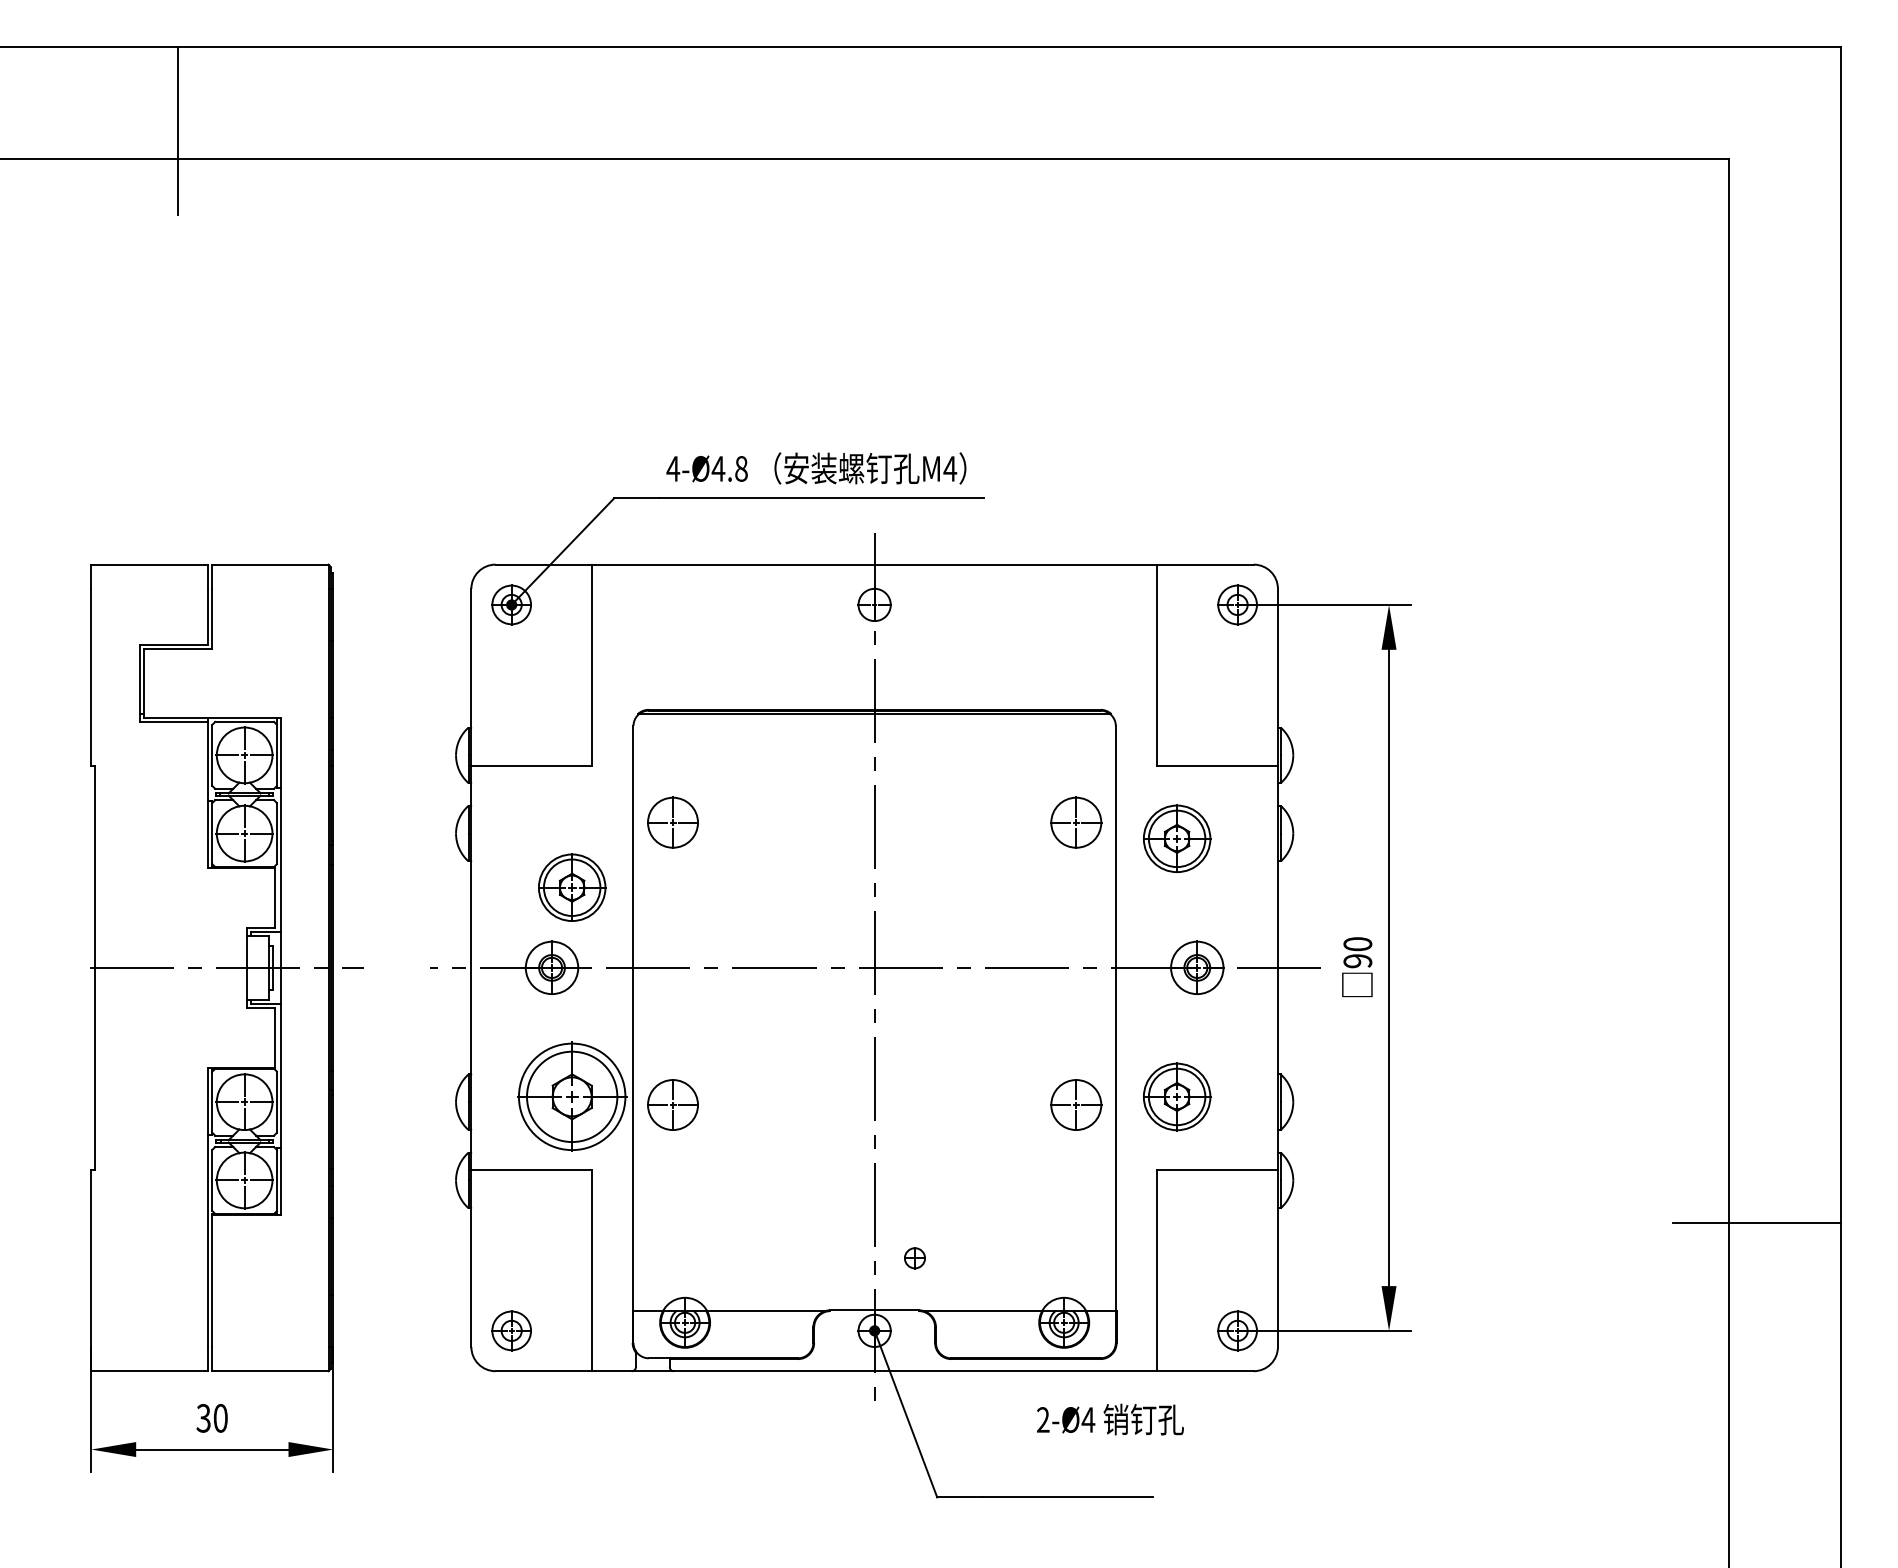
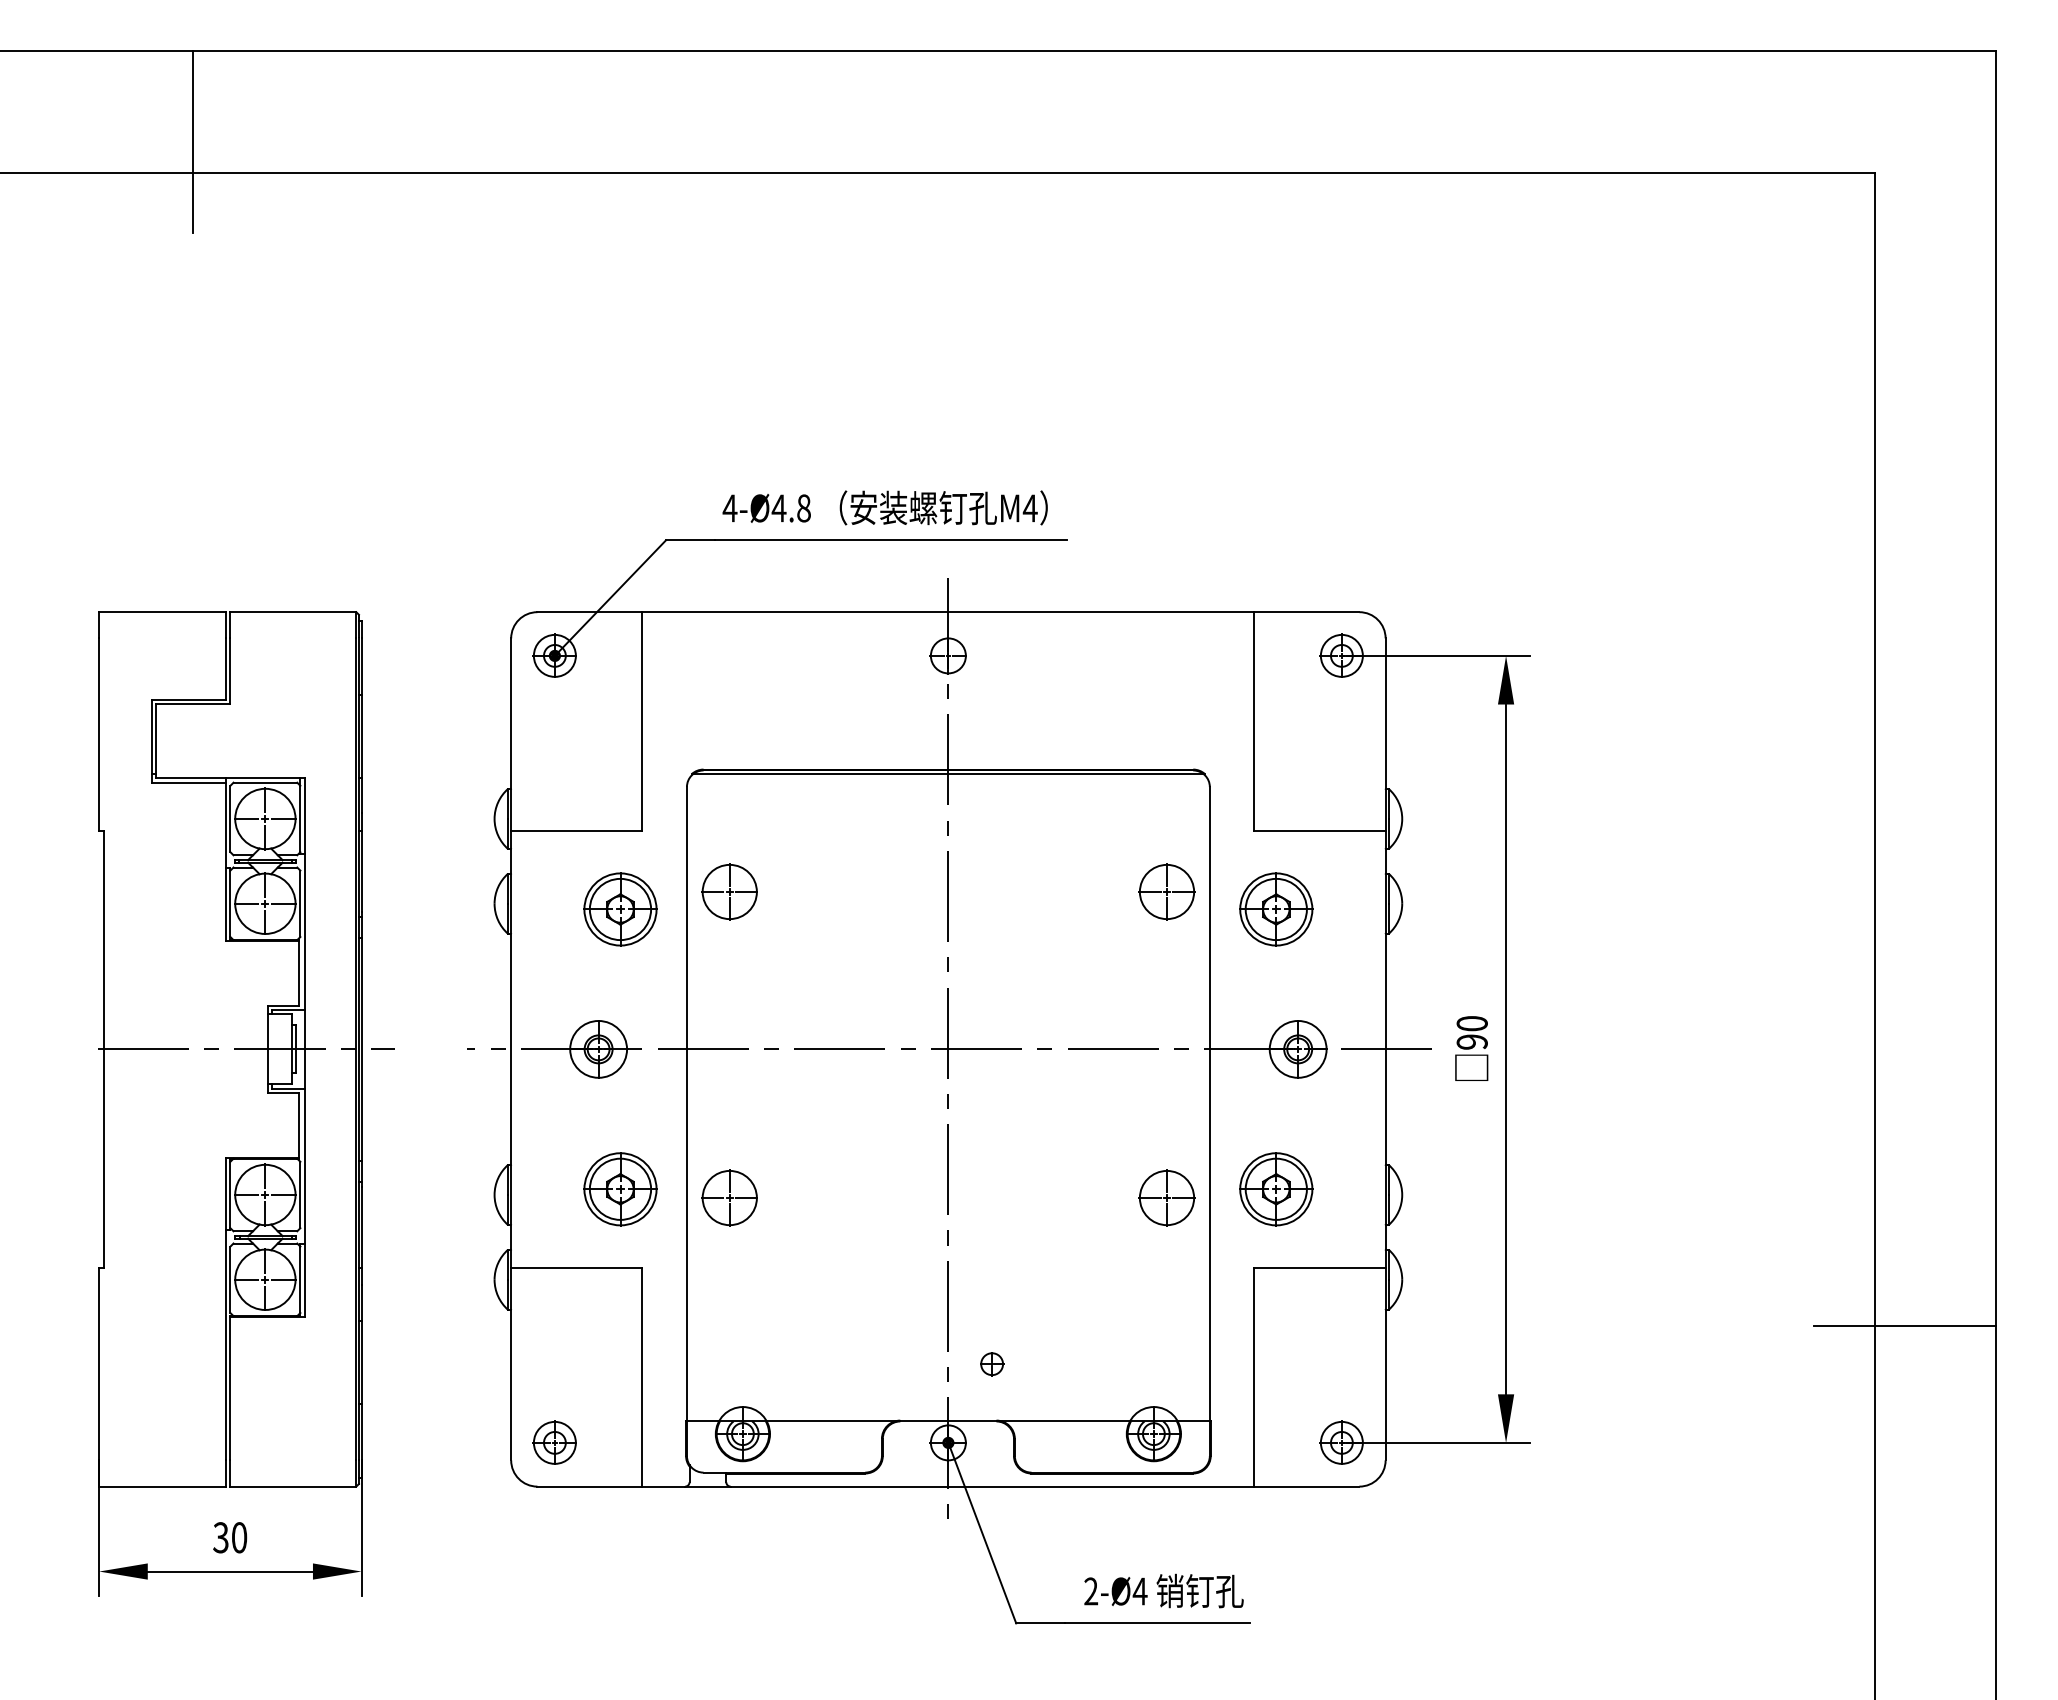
part: (572, 887) -> (620, 909), moved
part: (572, 1097) -> (620, 1189), size x0.62
text: (1109, 1419) -> (1163, 1590), moved

